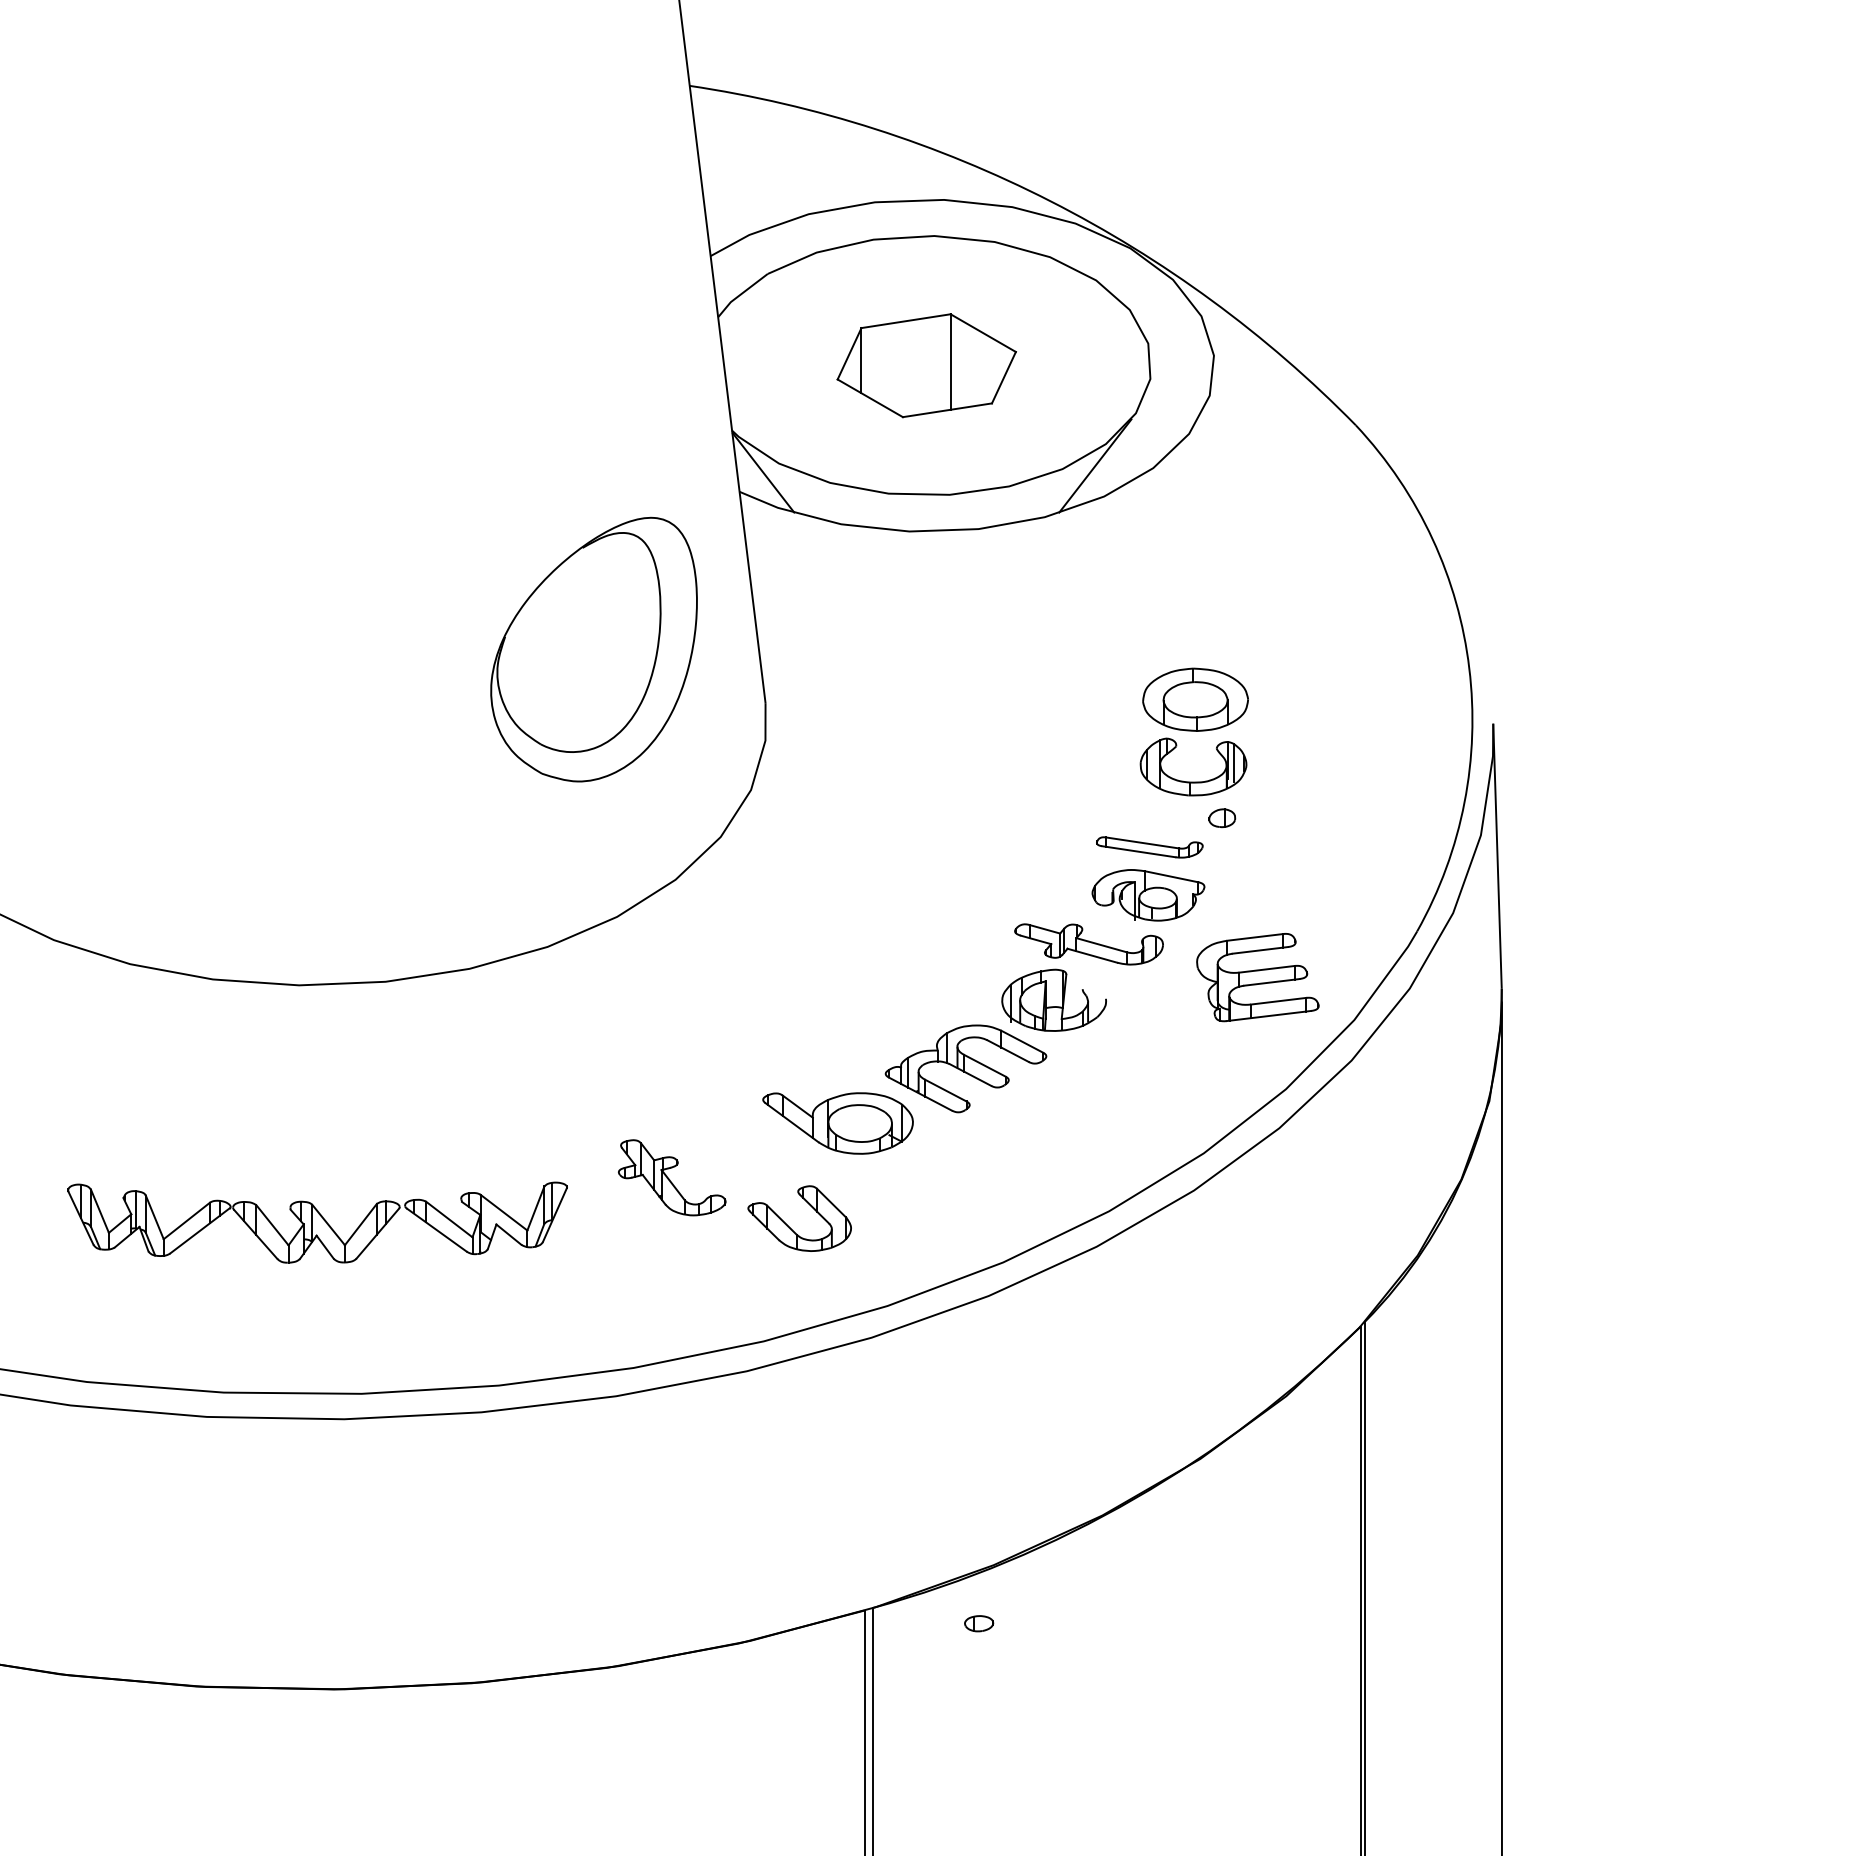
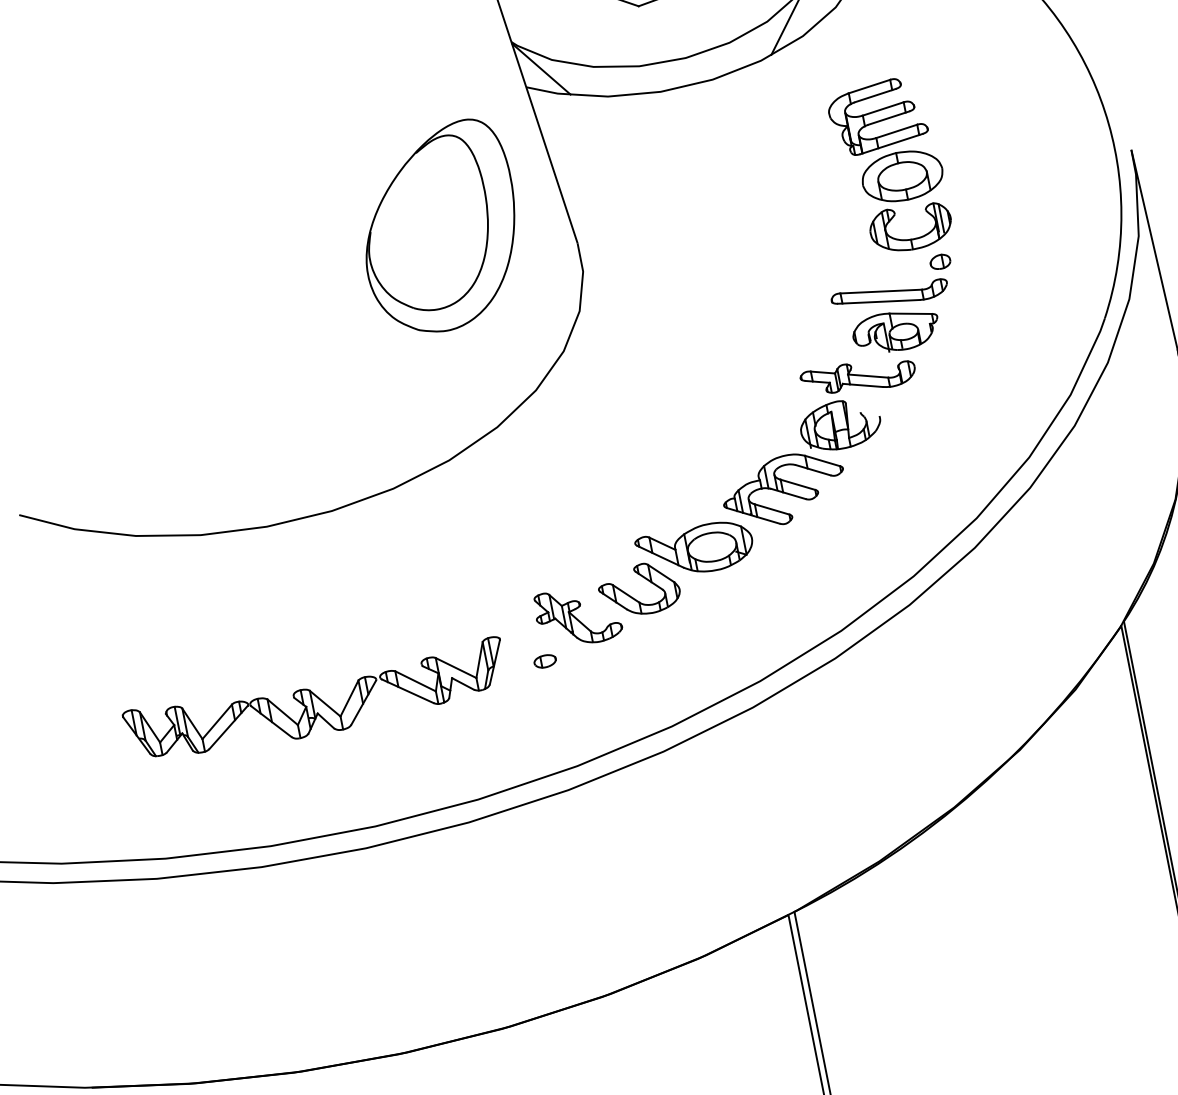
part: (1149, 847) -> (889, 294), size x1.43
part: (1257, 977) -> (877, 116), moved
part: (790, 1227) -> (633, 598), moved
part: (979, 1623) -> (545, 661), moved

